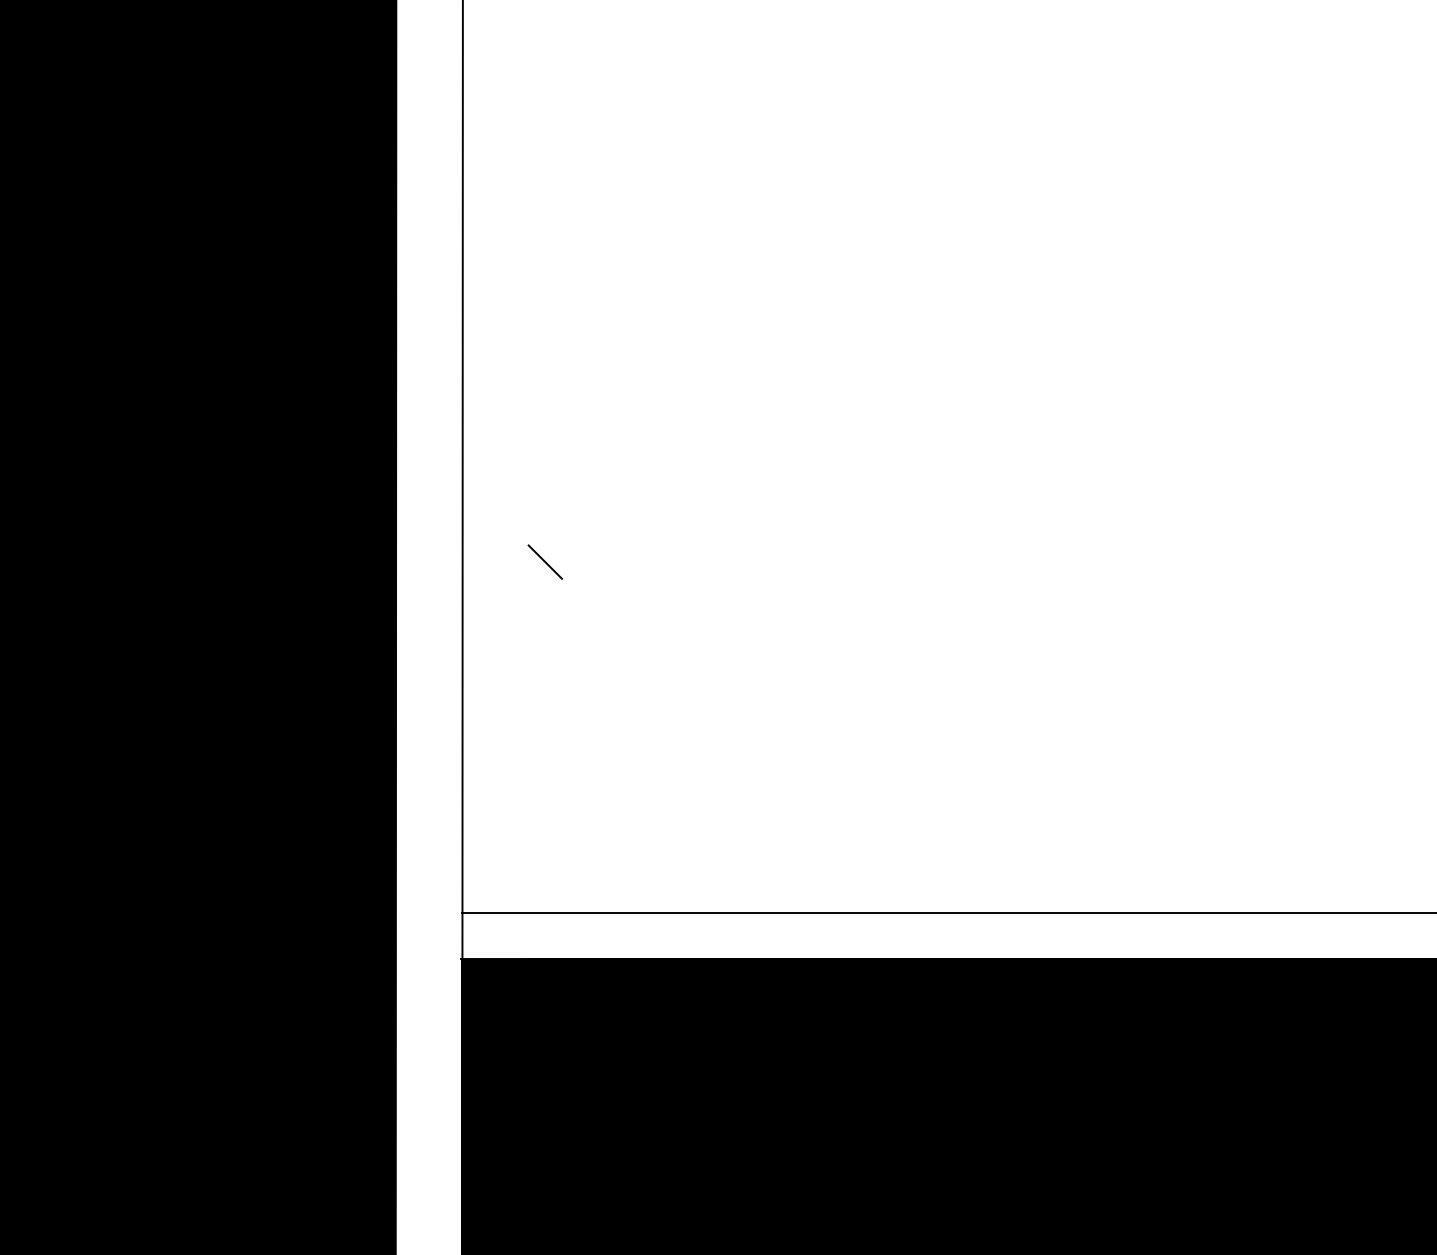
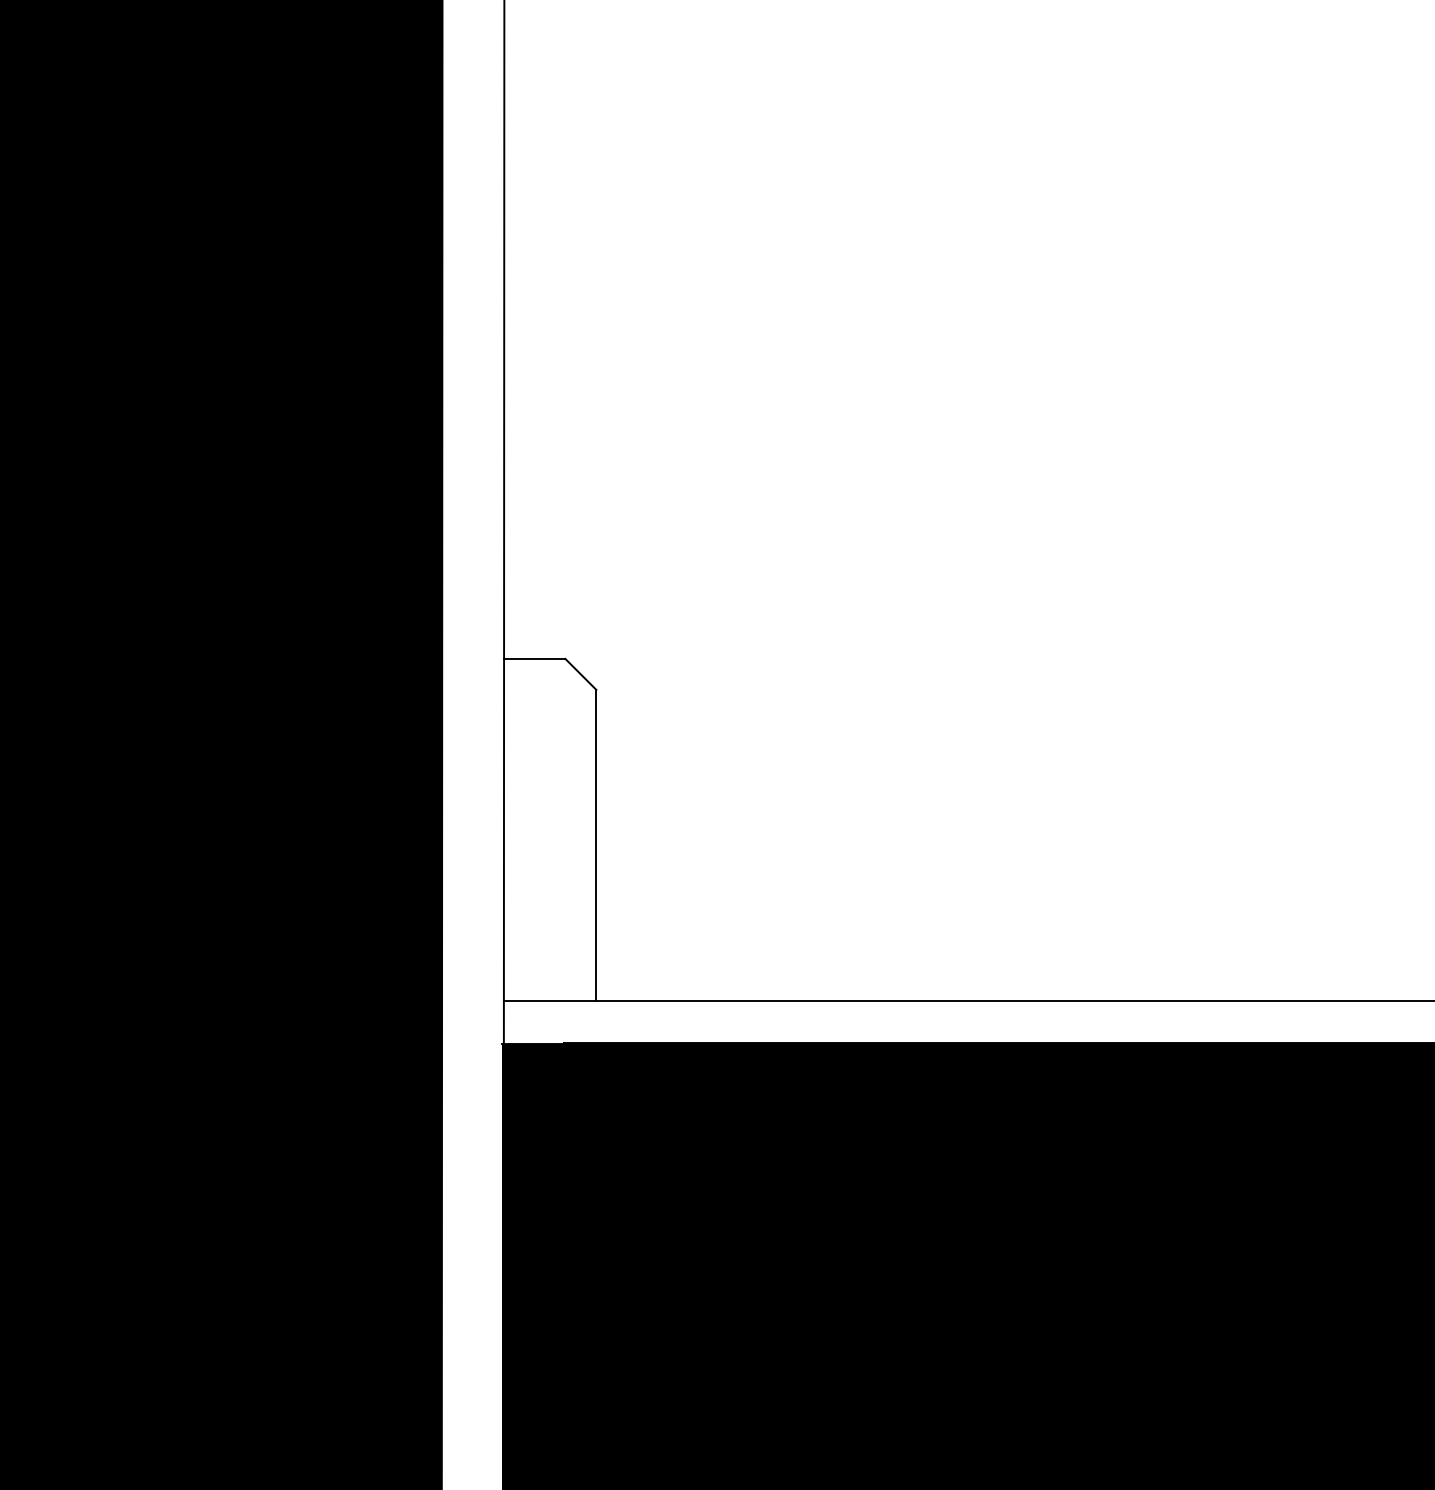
line: (495, 546) -> (534, 659), added
line: (562, 745) -> (596, 844), added

